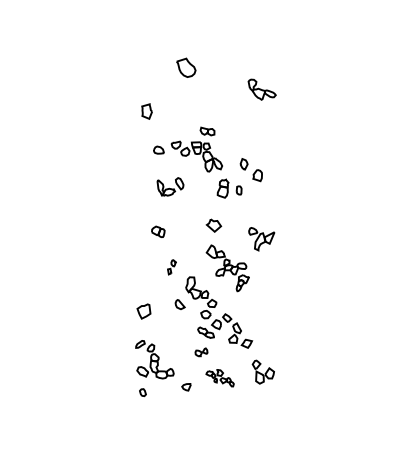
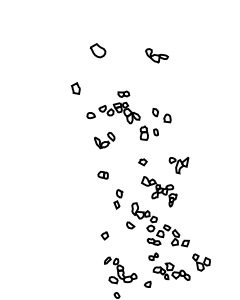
part: (213, 225) -> (142, 162), size x0.71
part: (171, 267) -> (118, 199), size x1.67
part: (143, 311) -> (104, 235), size x0.62
part: (219, 377) -> (170, 272), size x1.67

